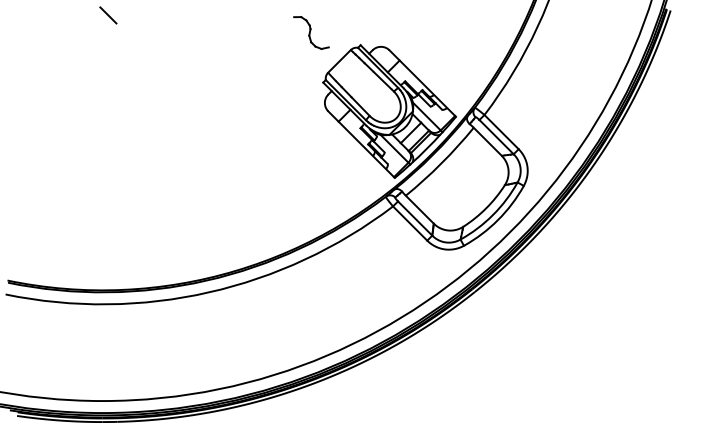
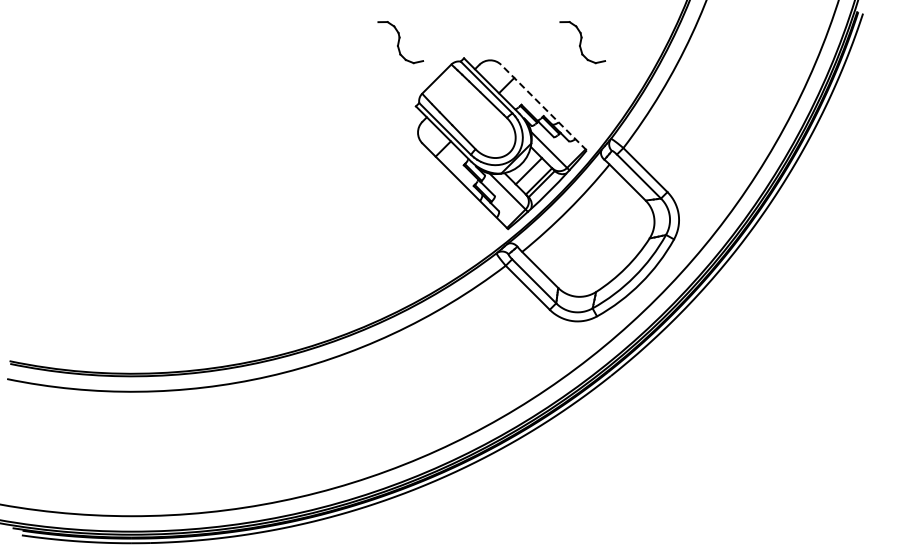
line: (108, 15) -> (139, 19), removed
part: (452, 32) -> (582, 42), added
line: (422, 83) -> (543, 107), solid -> dashed

